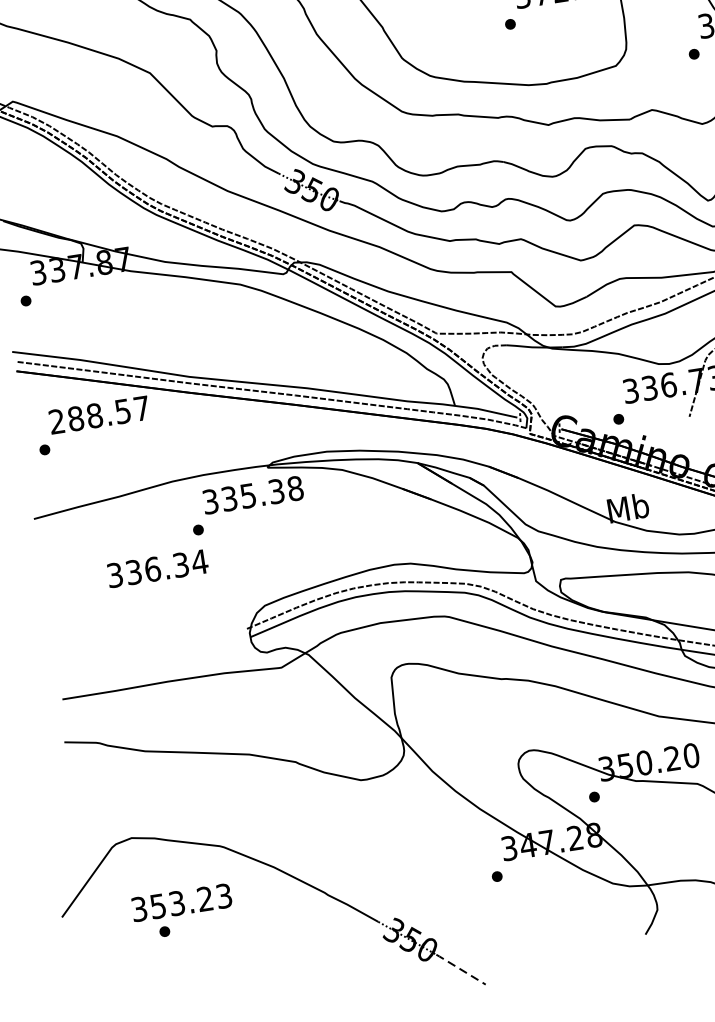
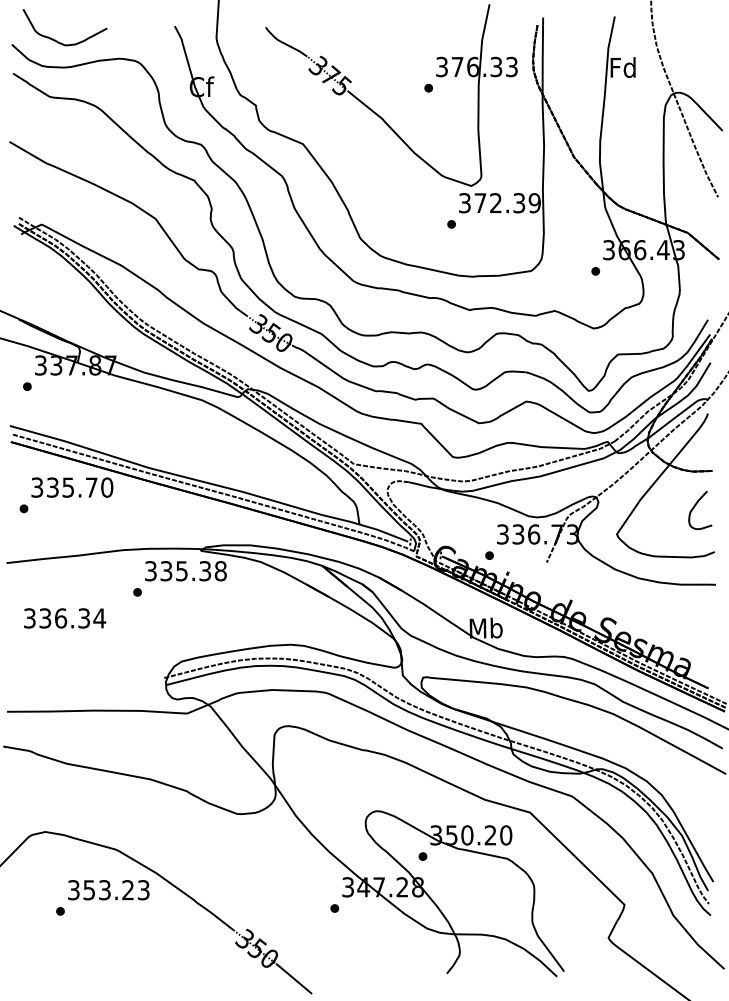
text: (99, 414) -> (72, 487), 288.57 -> 335.70
text: (158, 568) -> (65, 618), moved
text: (181, 903) -> (108, 890), moved
line: (461, 969) -> (294, 978), dashed -> solid

